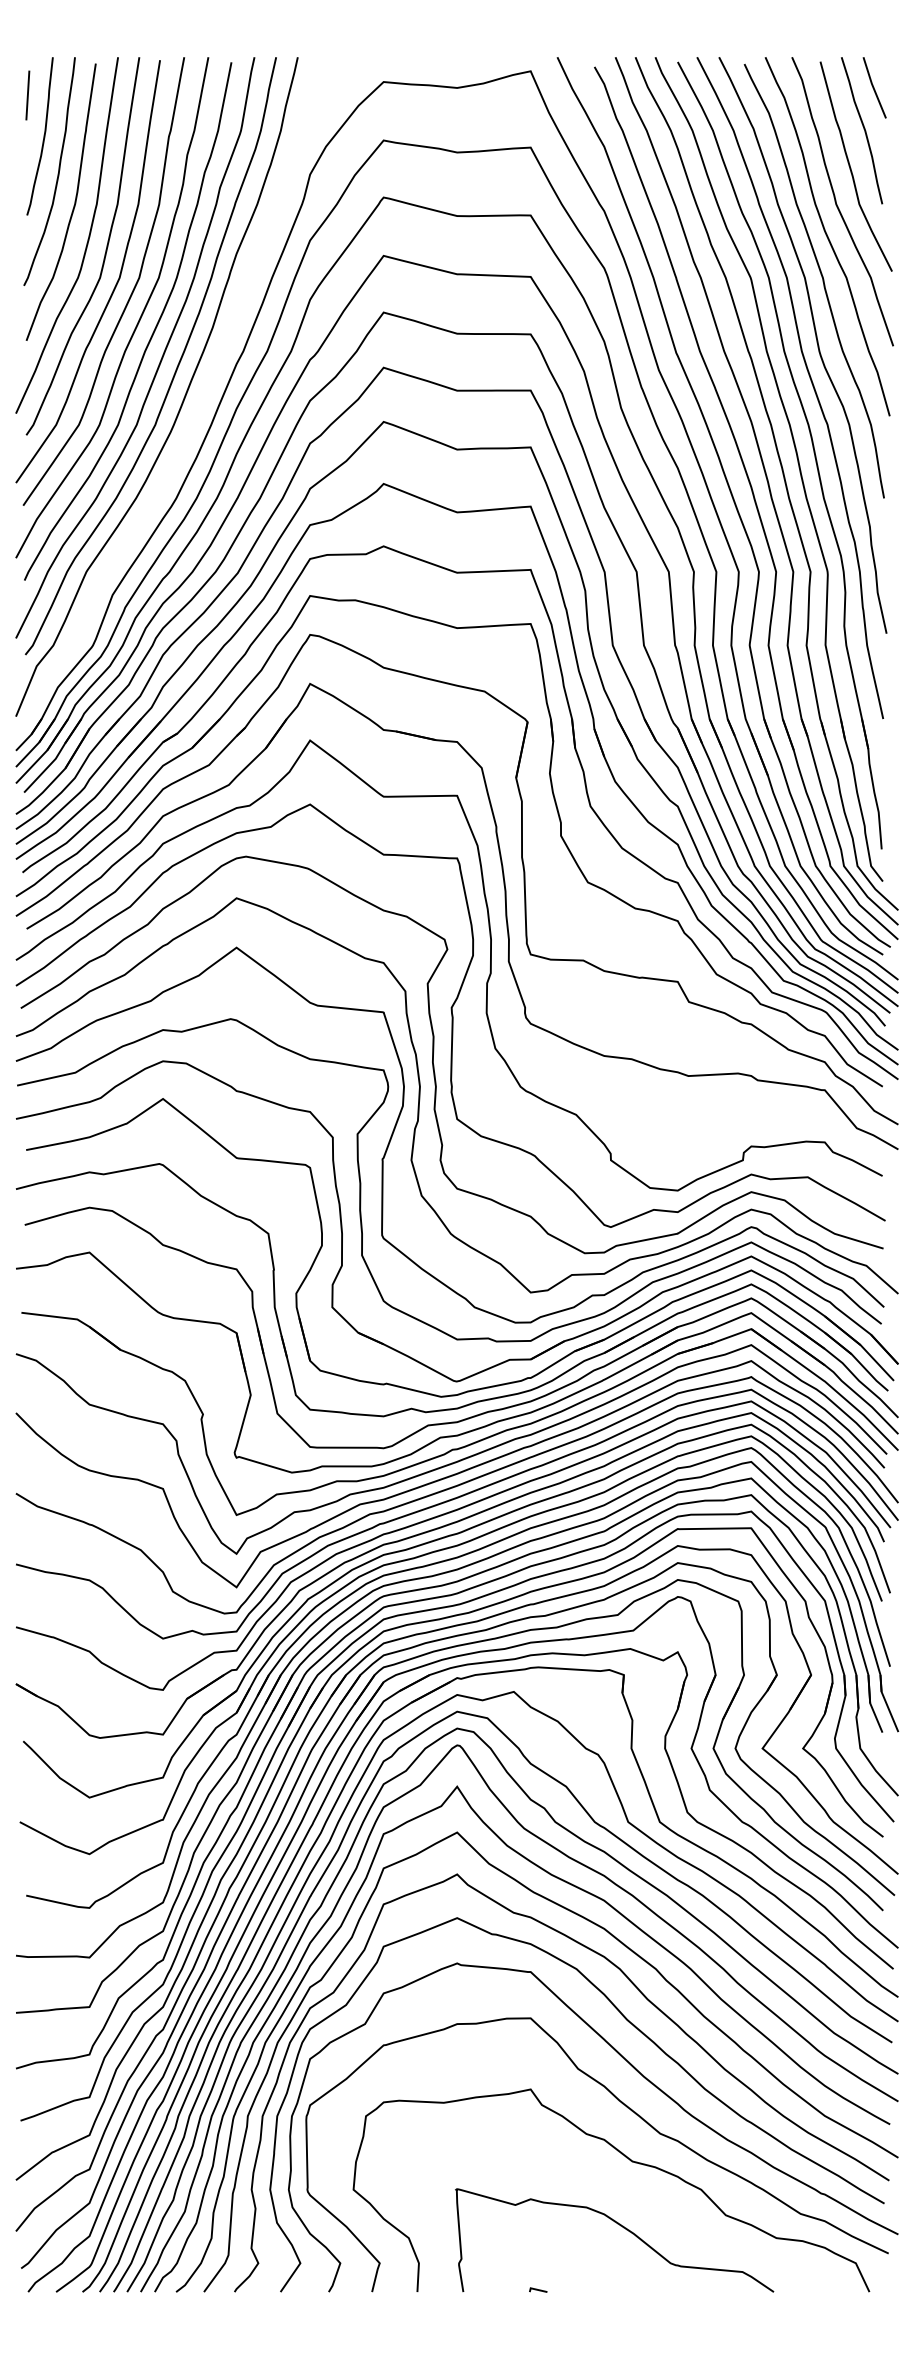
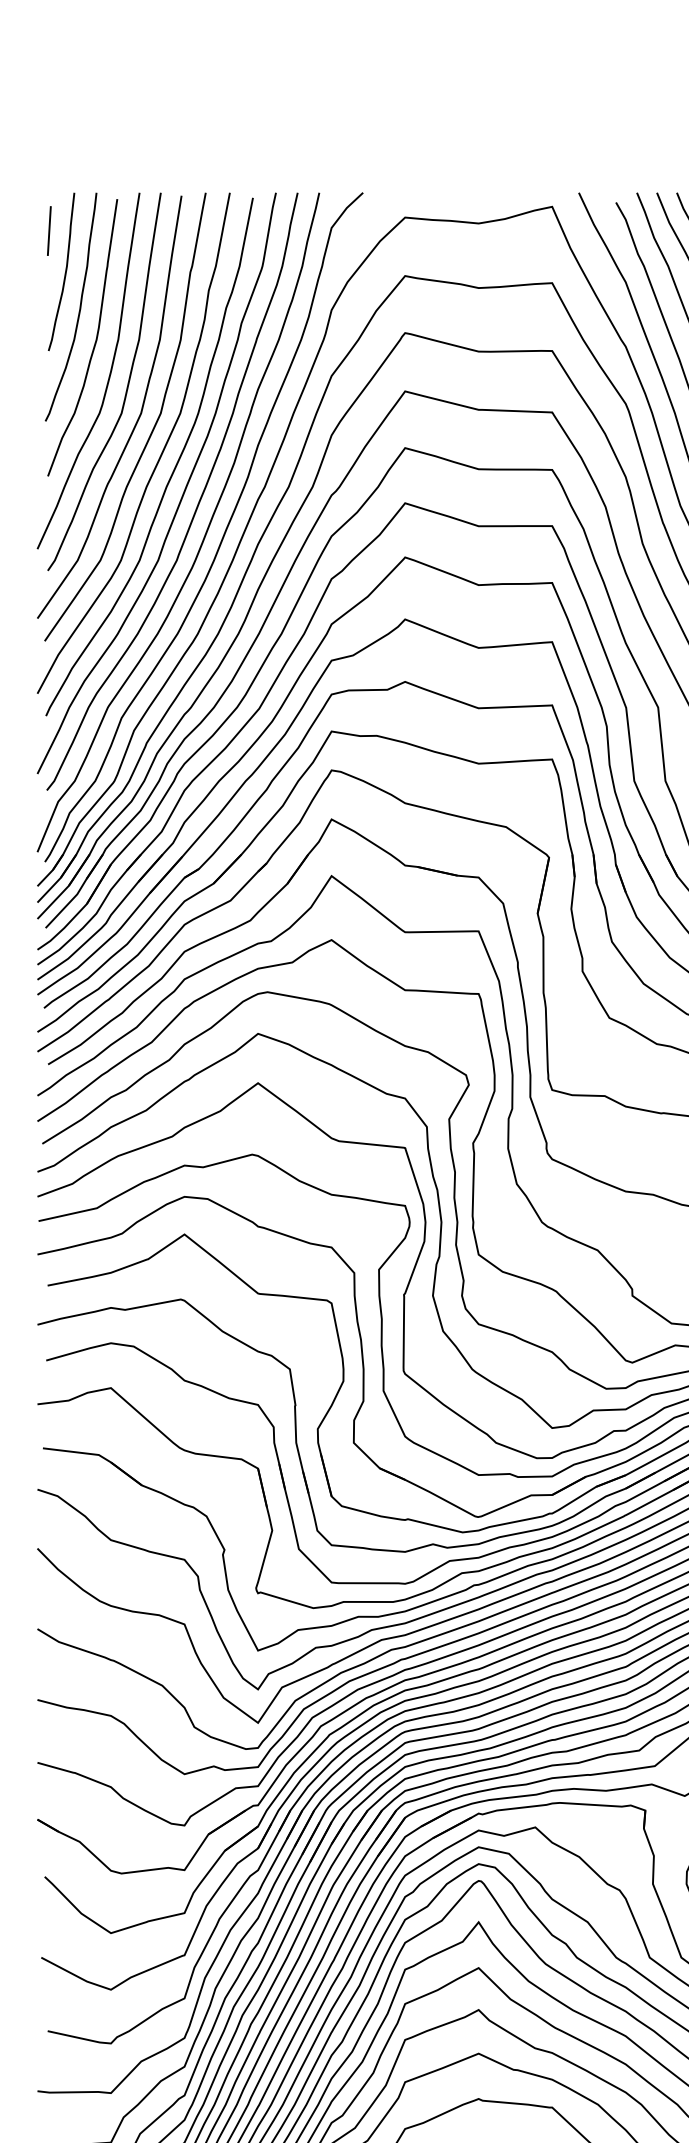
curve: (200, 401) -> (221, 537), added

